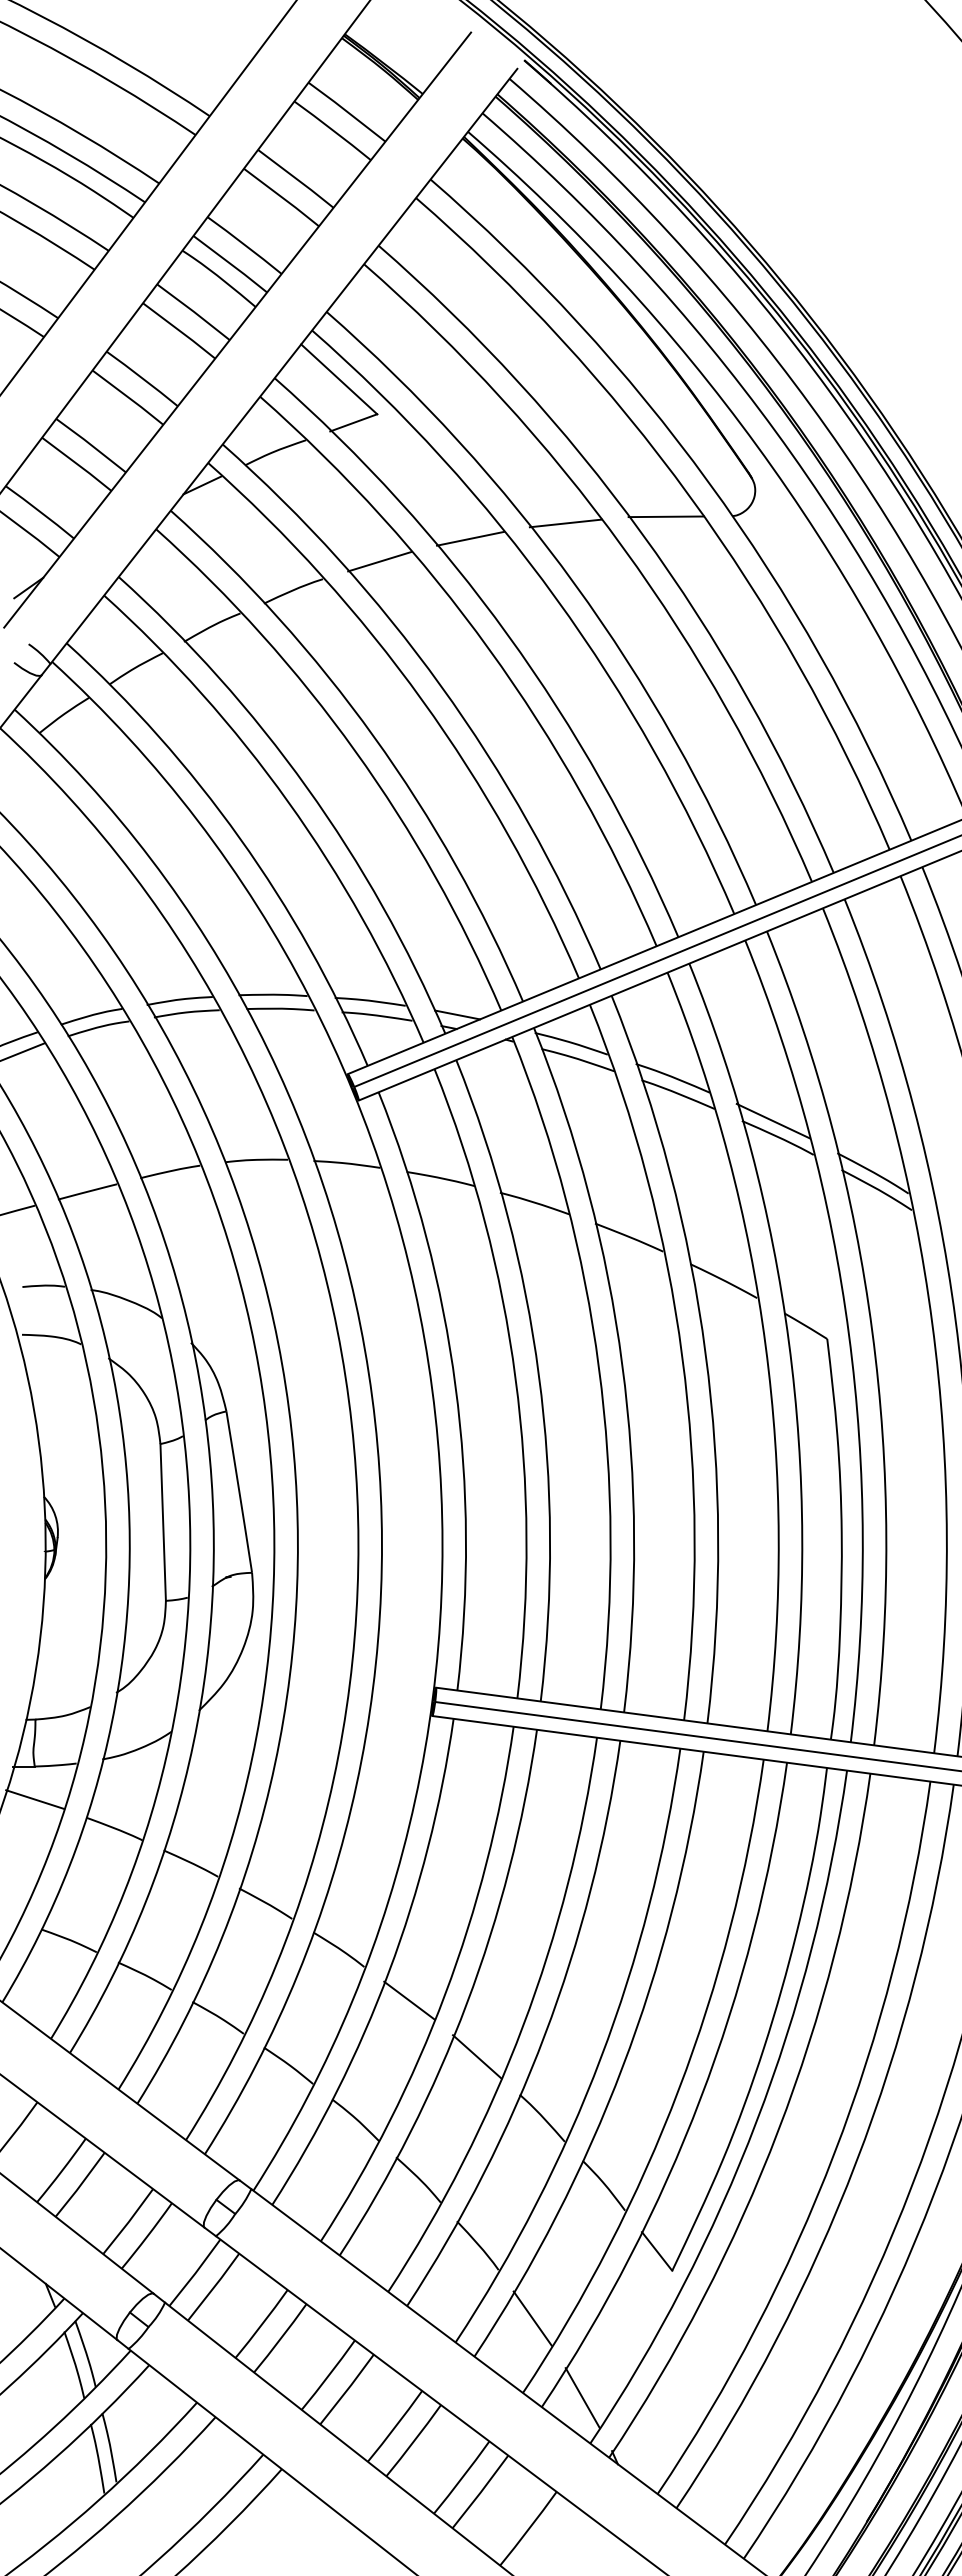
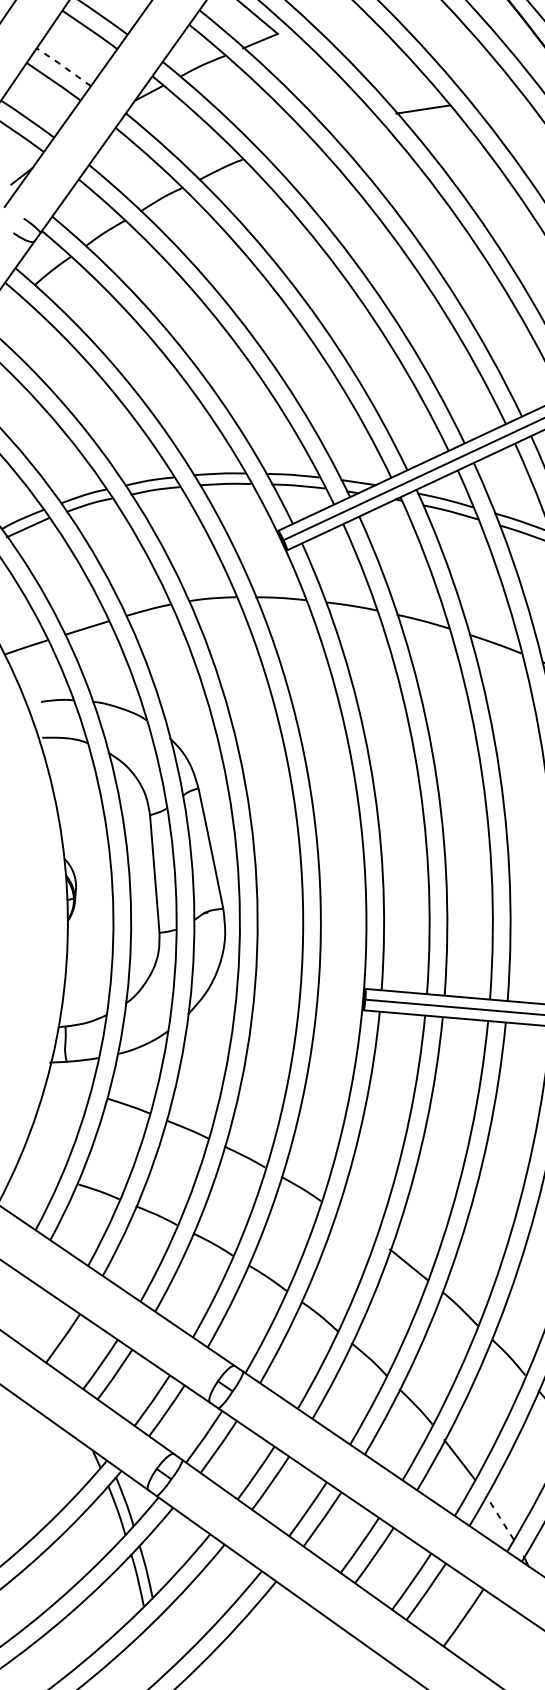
line: (91, 444) -> (64, 66), solid -> dashed
line: (665, 516) -> (497, 100), removed
line: (470, 538) -> (352, 124), removed
line: (379, 561) -> (284, 144), removed
line: (35, 1799) -> (68, 1086), removed
line: (409, 2000) -> (356, 1224), removed
line: (582, 2398) -> (499, 1518), solid -> dashed

